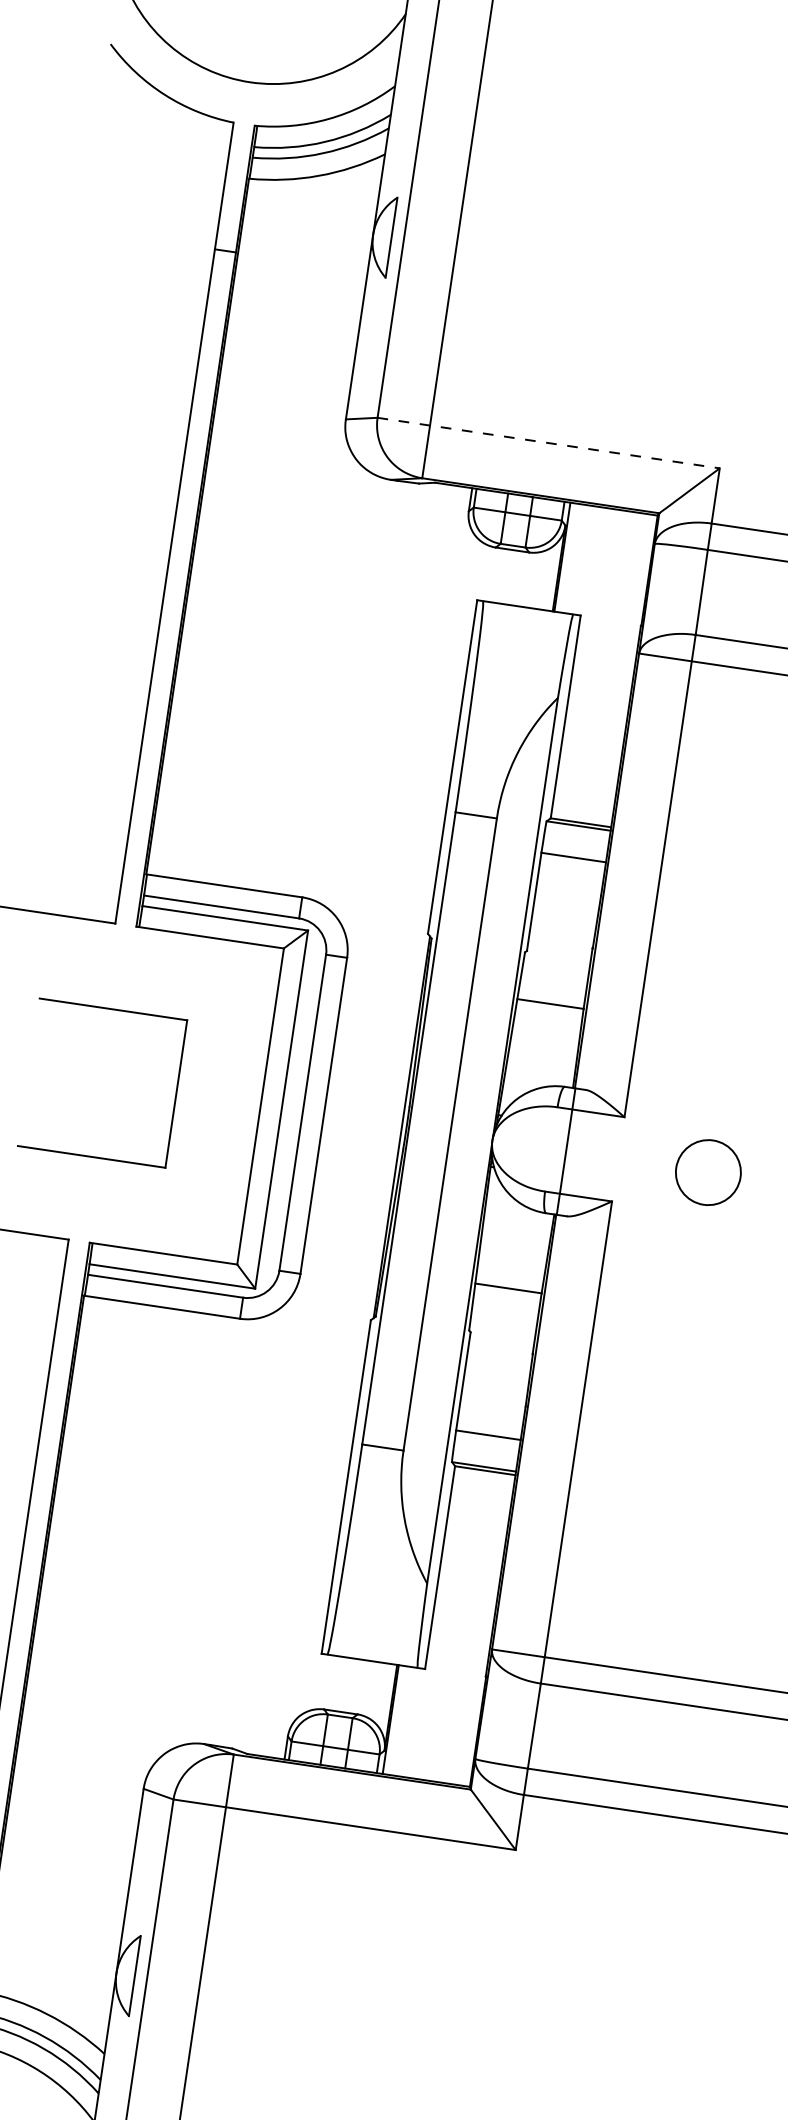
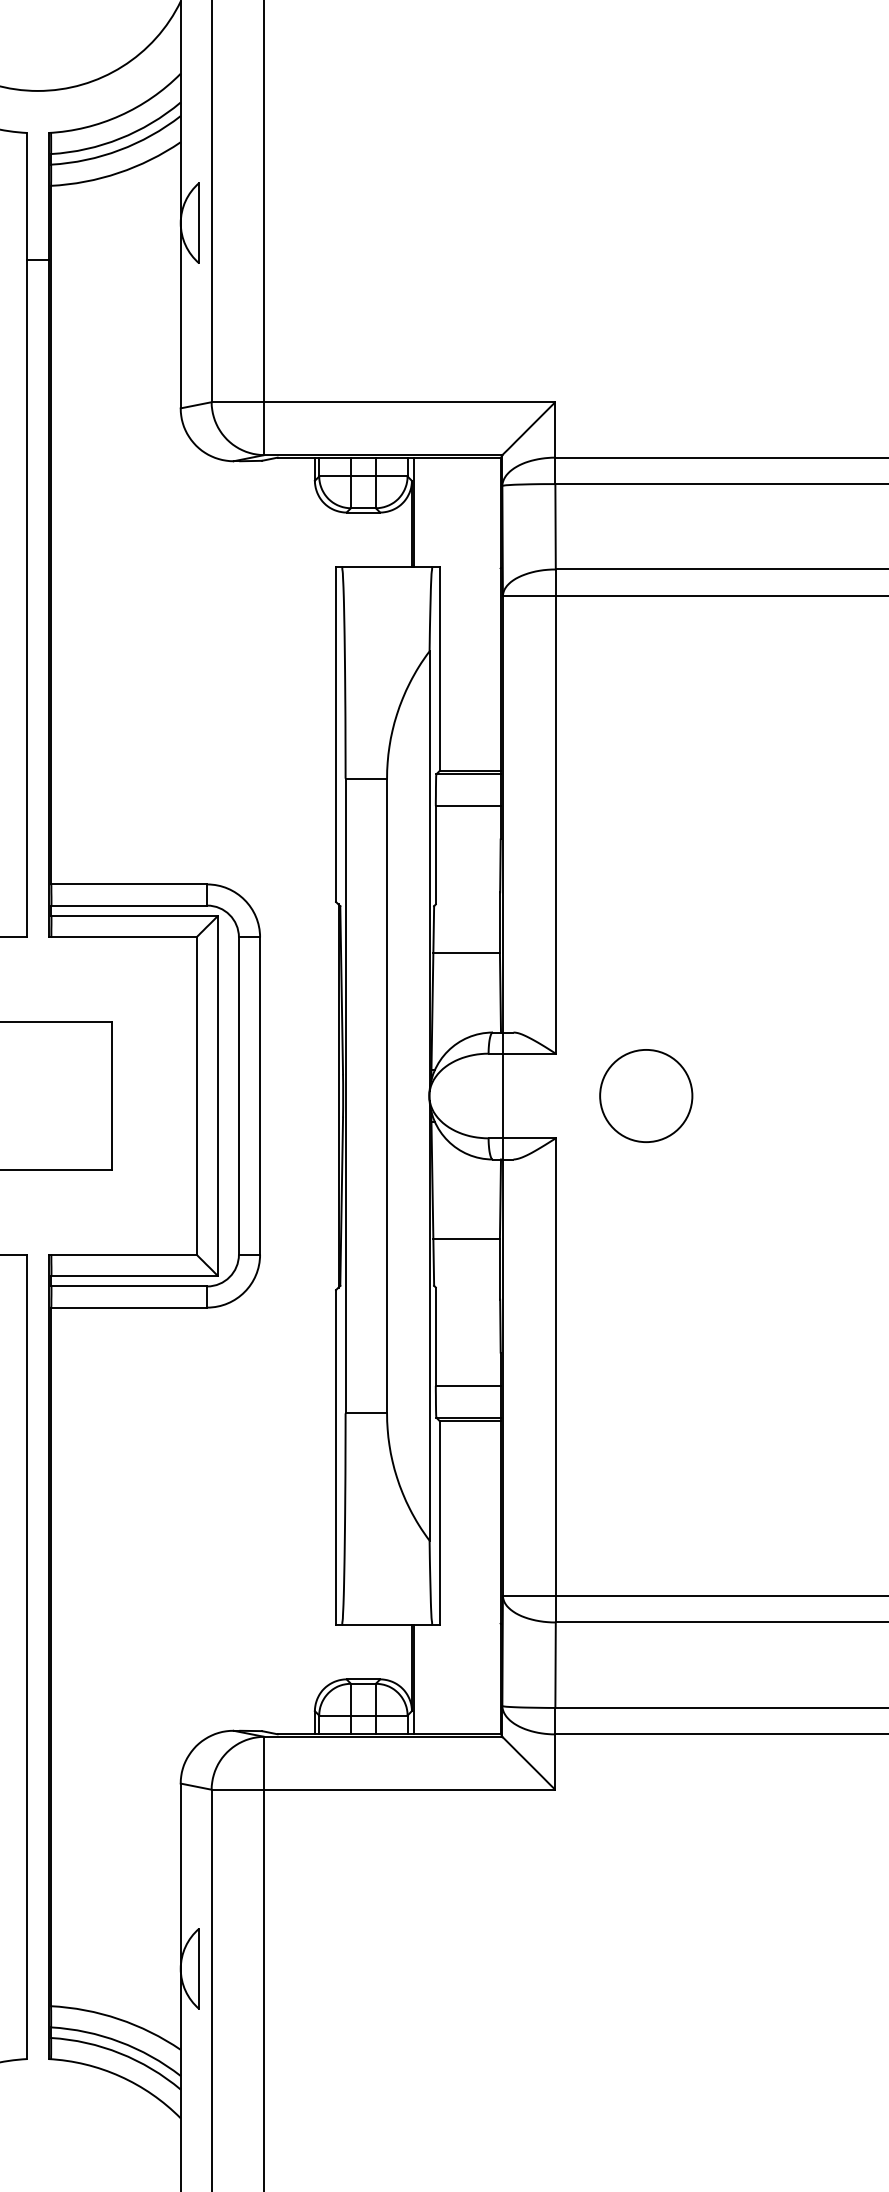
line: (548, 443) -> (383, 402), dashed -> solid
circle: (708, 1172) -> (646, 1095), size x1.43

